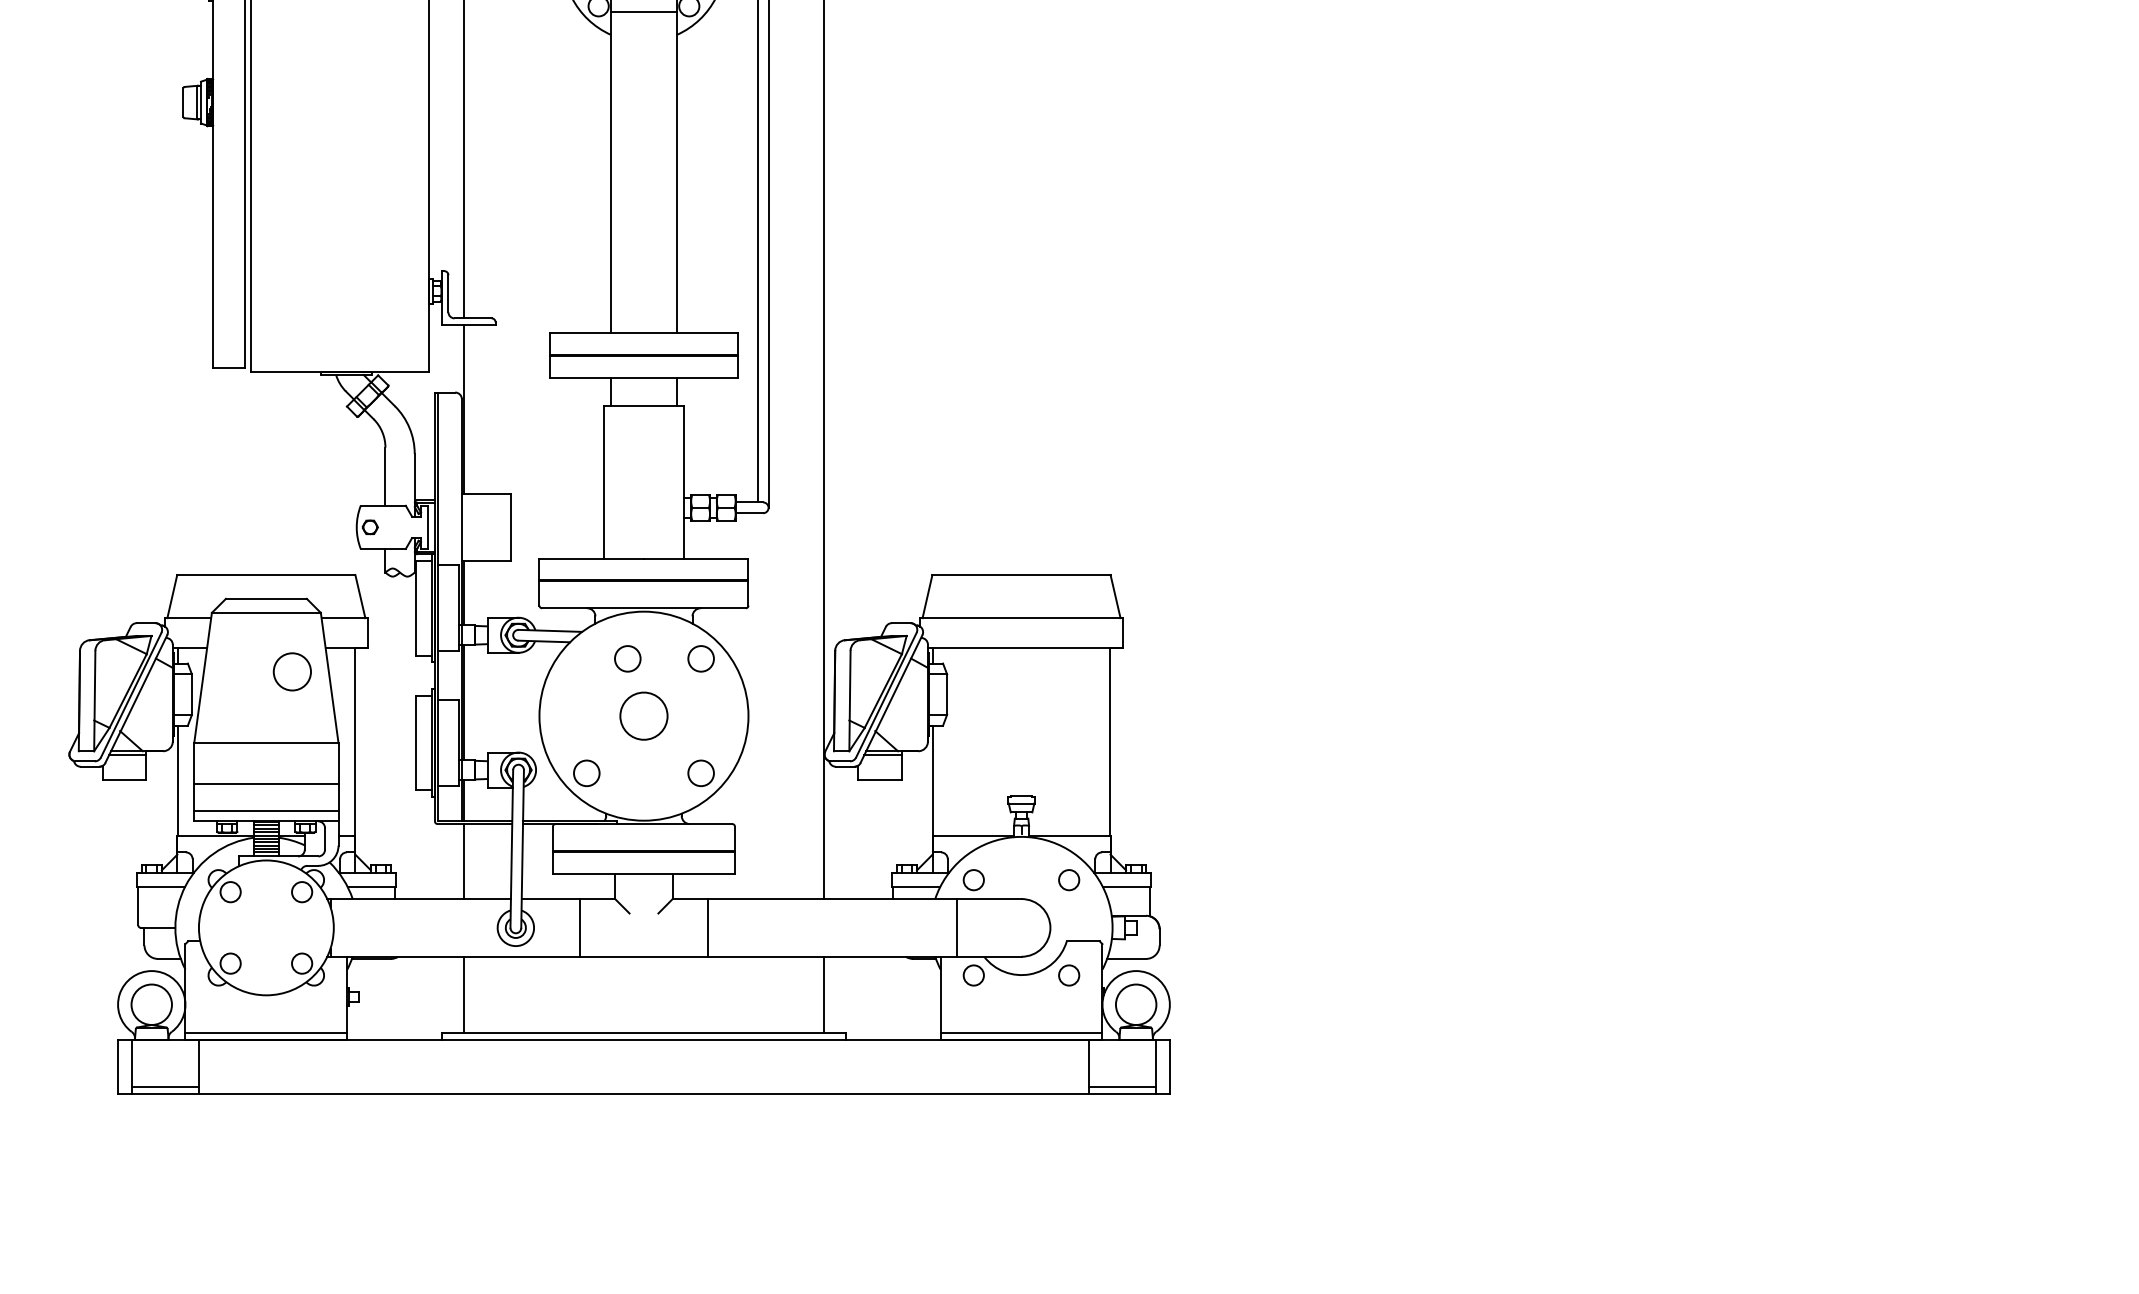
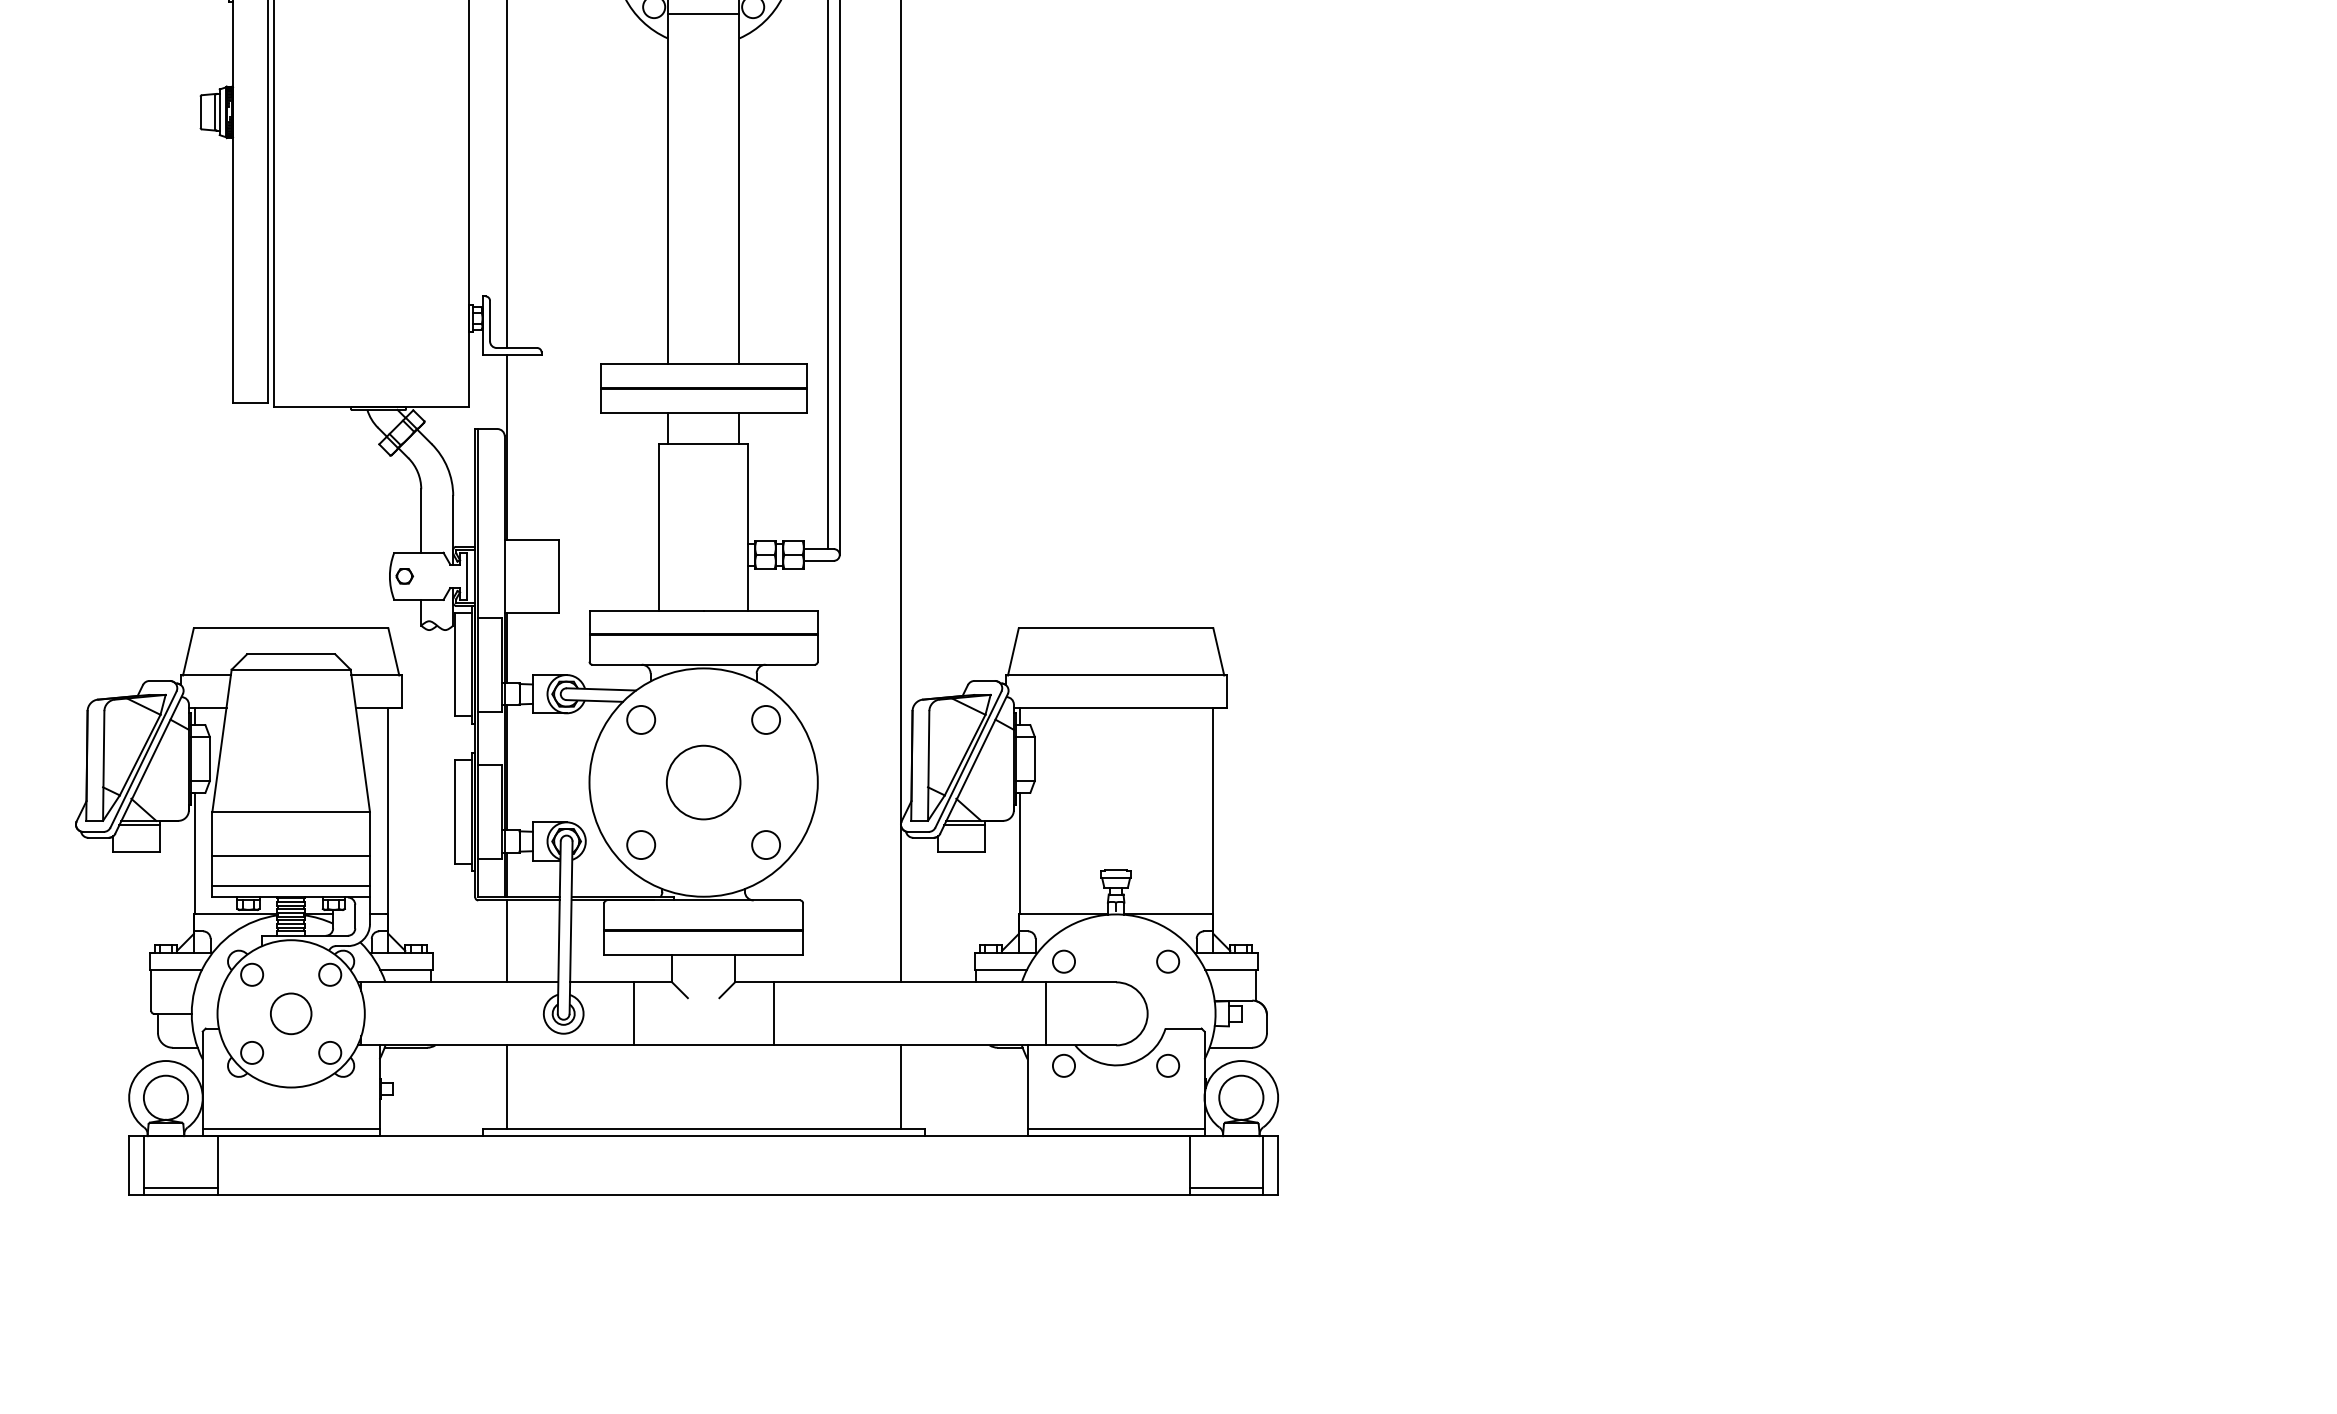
circle: (627, 658) -> (640, 719), moved
circle: (291, 671) -> (290, 1013), moved
circle: (643, 715) -> (703, 781), size x1.43

